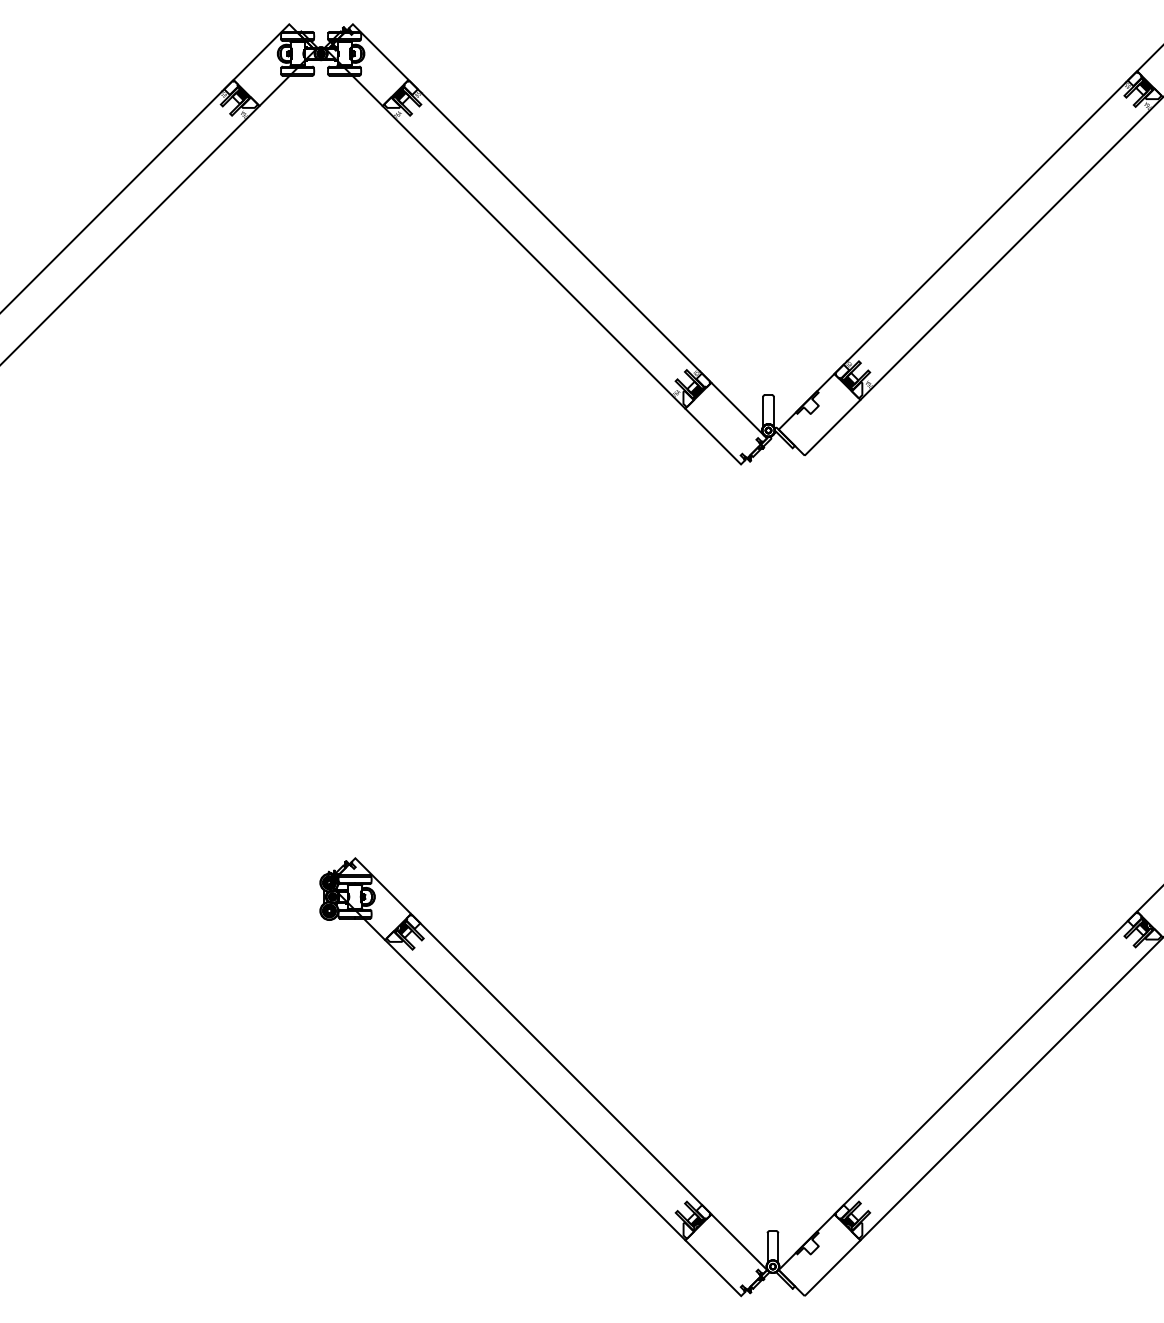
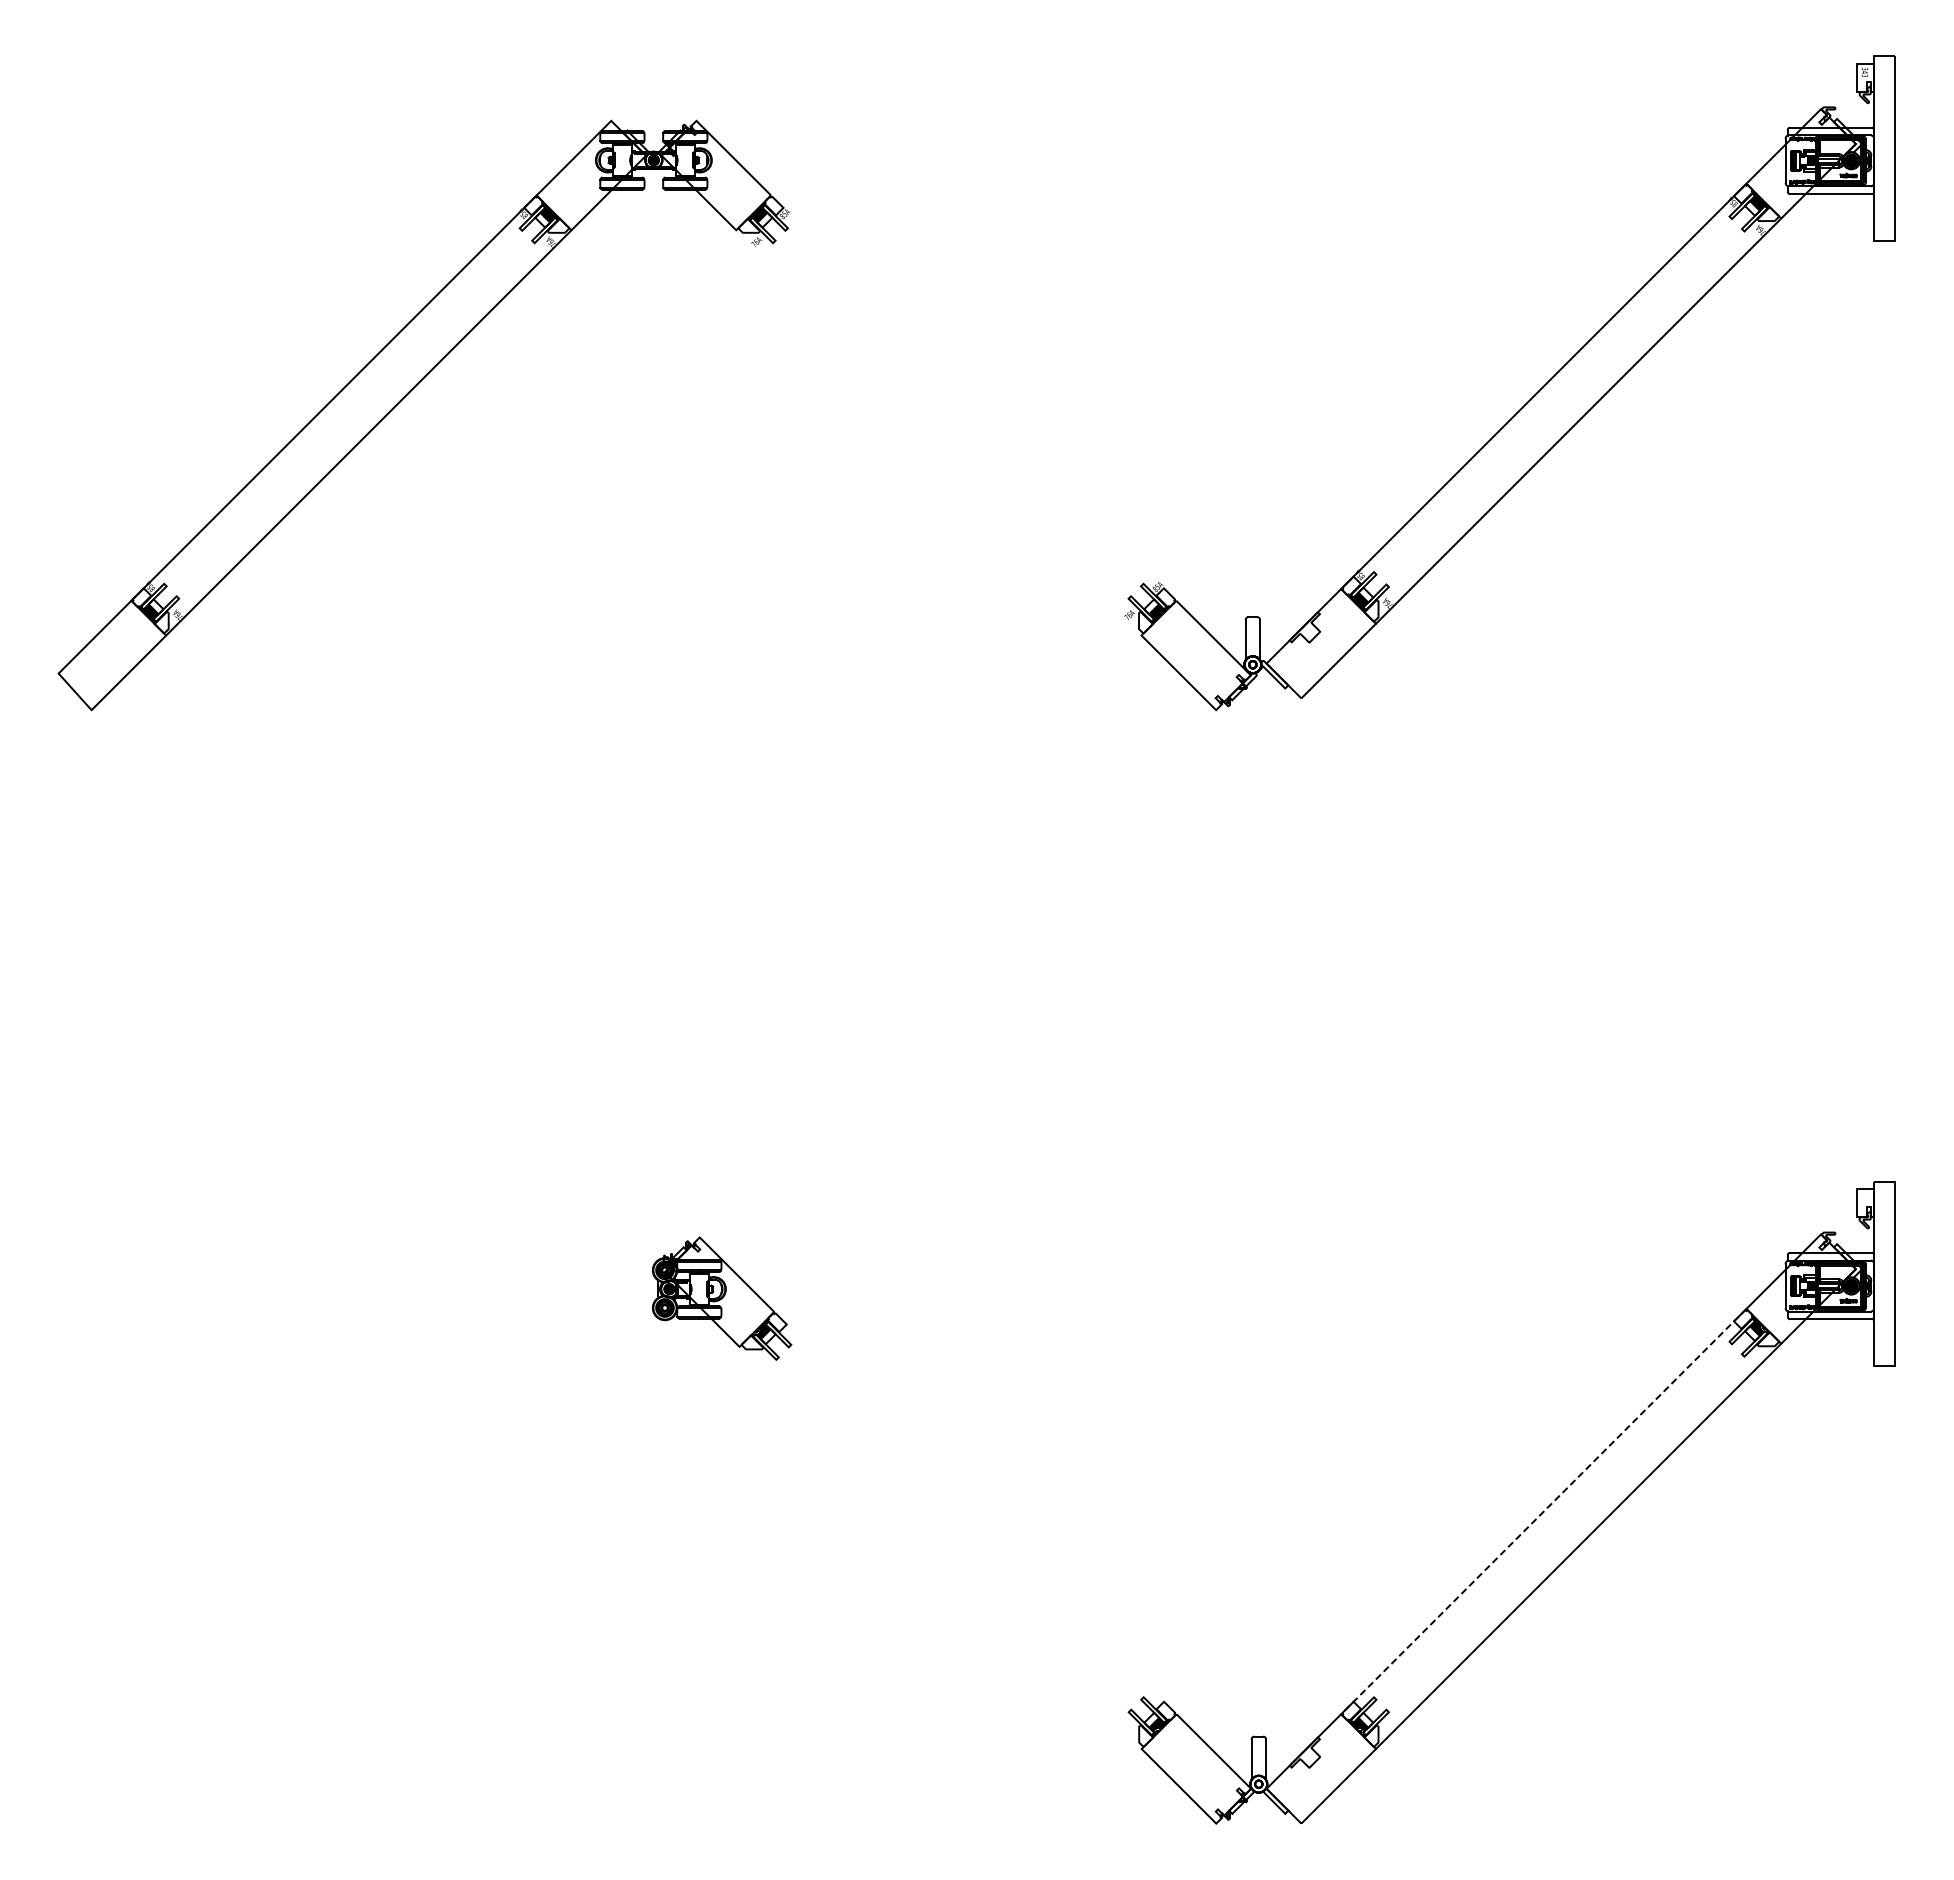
line: (559, 230) -> (973, 397), removed
line: (533, 257) -> (938, 432), removed
line: (985, 1062) -> (1543, 1511), solid -> dashed
line: (561, 1064) -> (975, 1513), removed
line: (535, 1089) -> (940, 1547), removed

